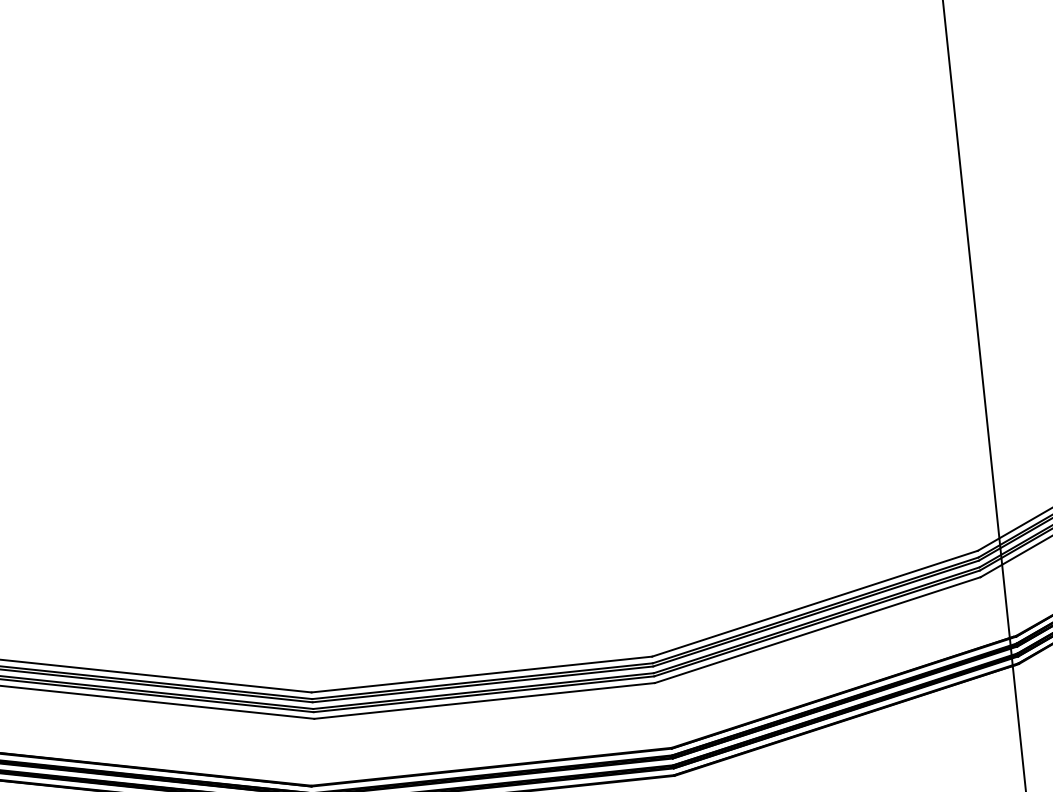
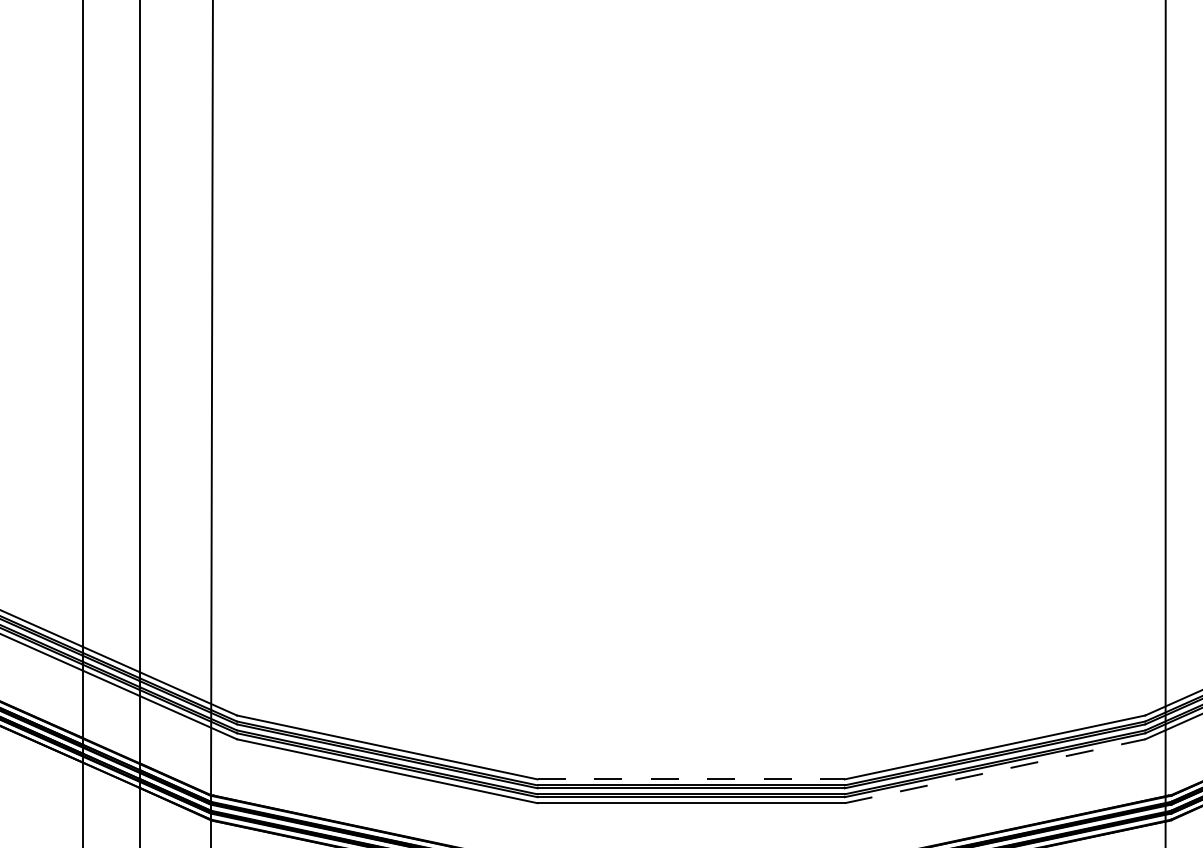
line: (818, 630) -> (995, 771), solid -> dashed
line: (482, 674) -> (691, 779), solid -> dashed

